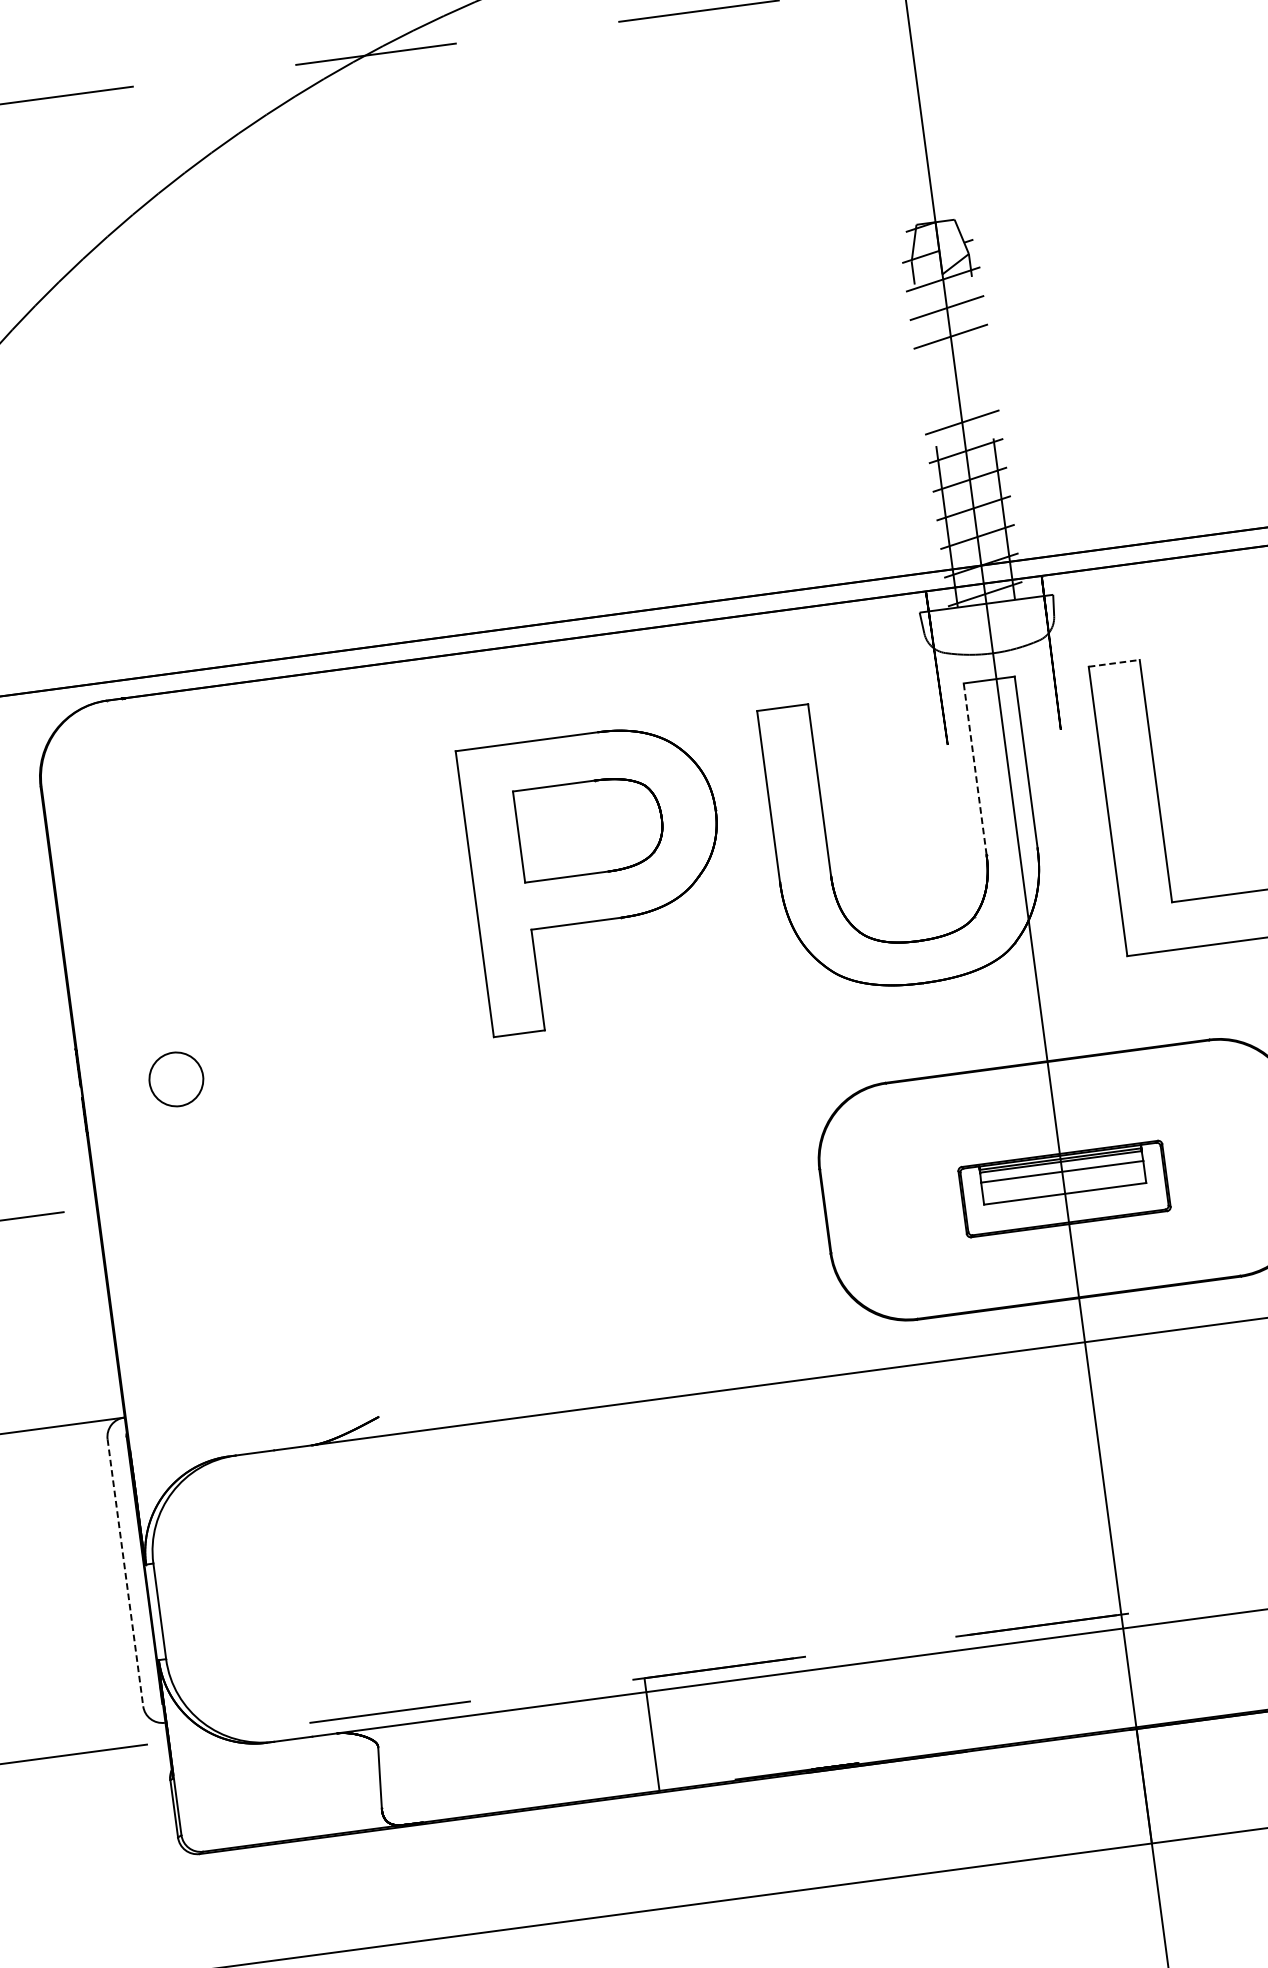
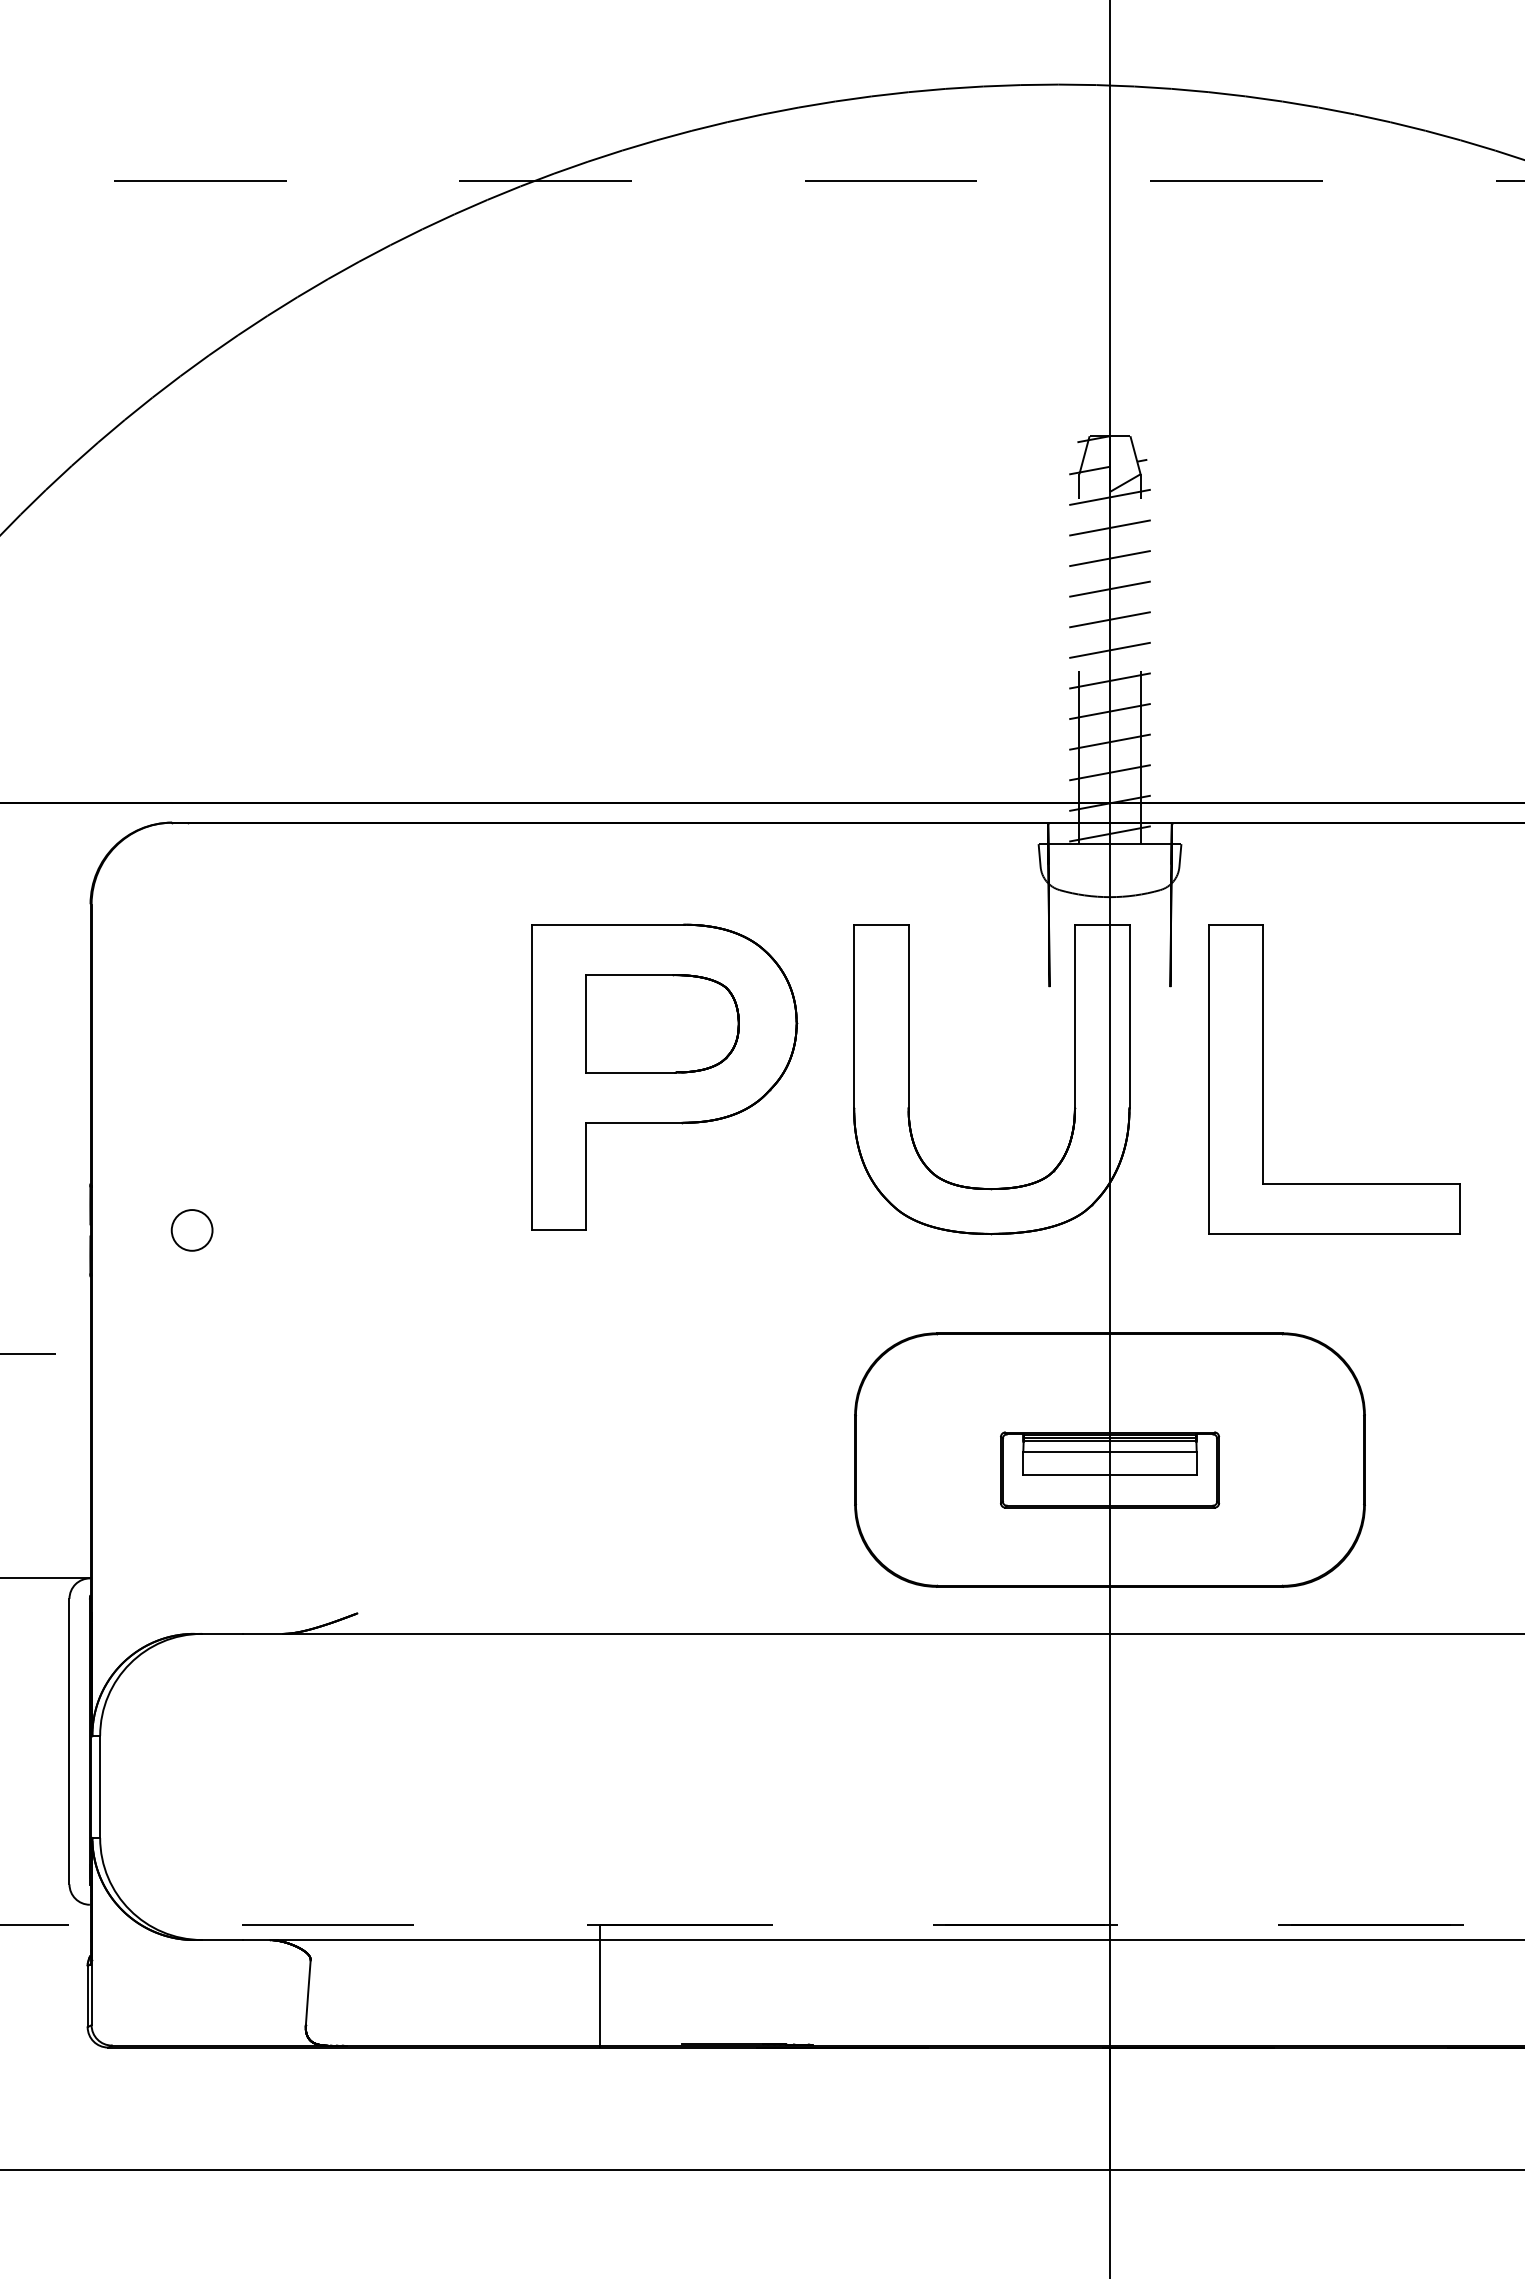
line: (954, 364) -> (1109, 588), added
line: (957, 393) -> (1109, 619), added
line: (1114, 663) -> (1236, 924), dashed -> solid
line: (974, 769) -> (1074, 1016), dashed -> solid
circle: (175, 1079) -> (191, 1230), size x0.71
line: (125, 1572) -> (69, 1741), dashed -> solid

